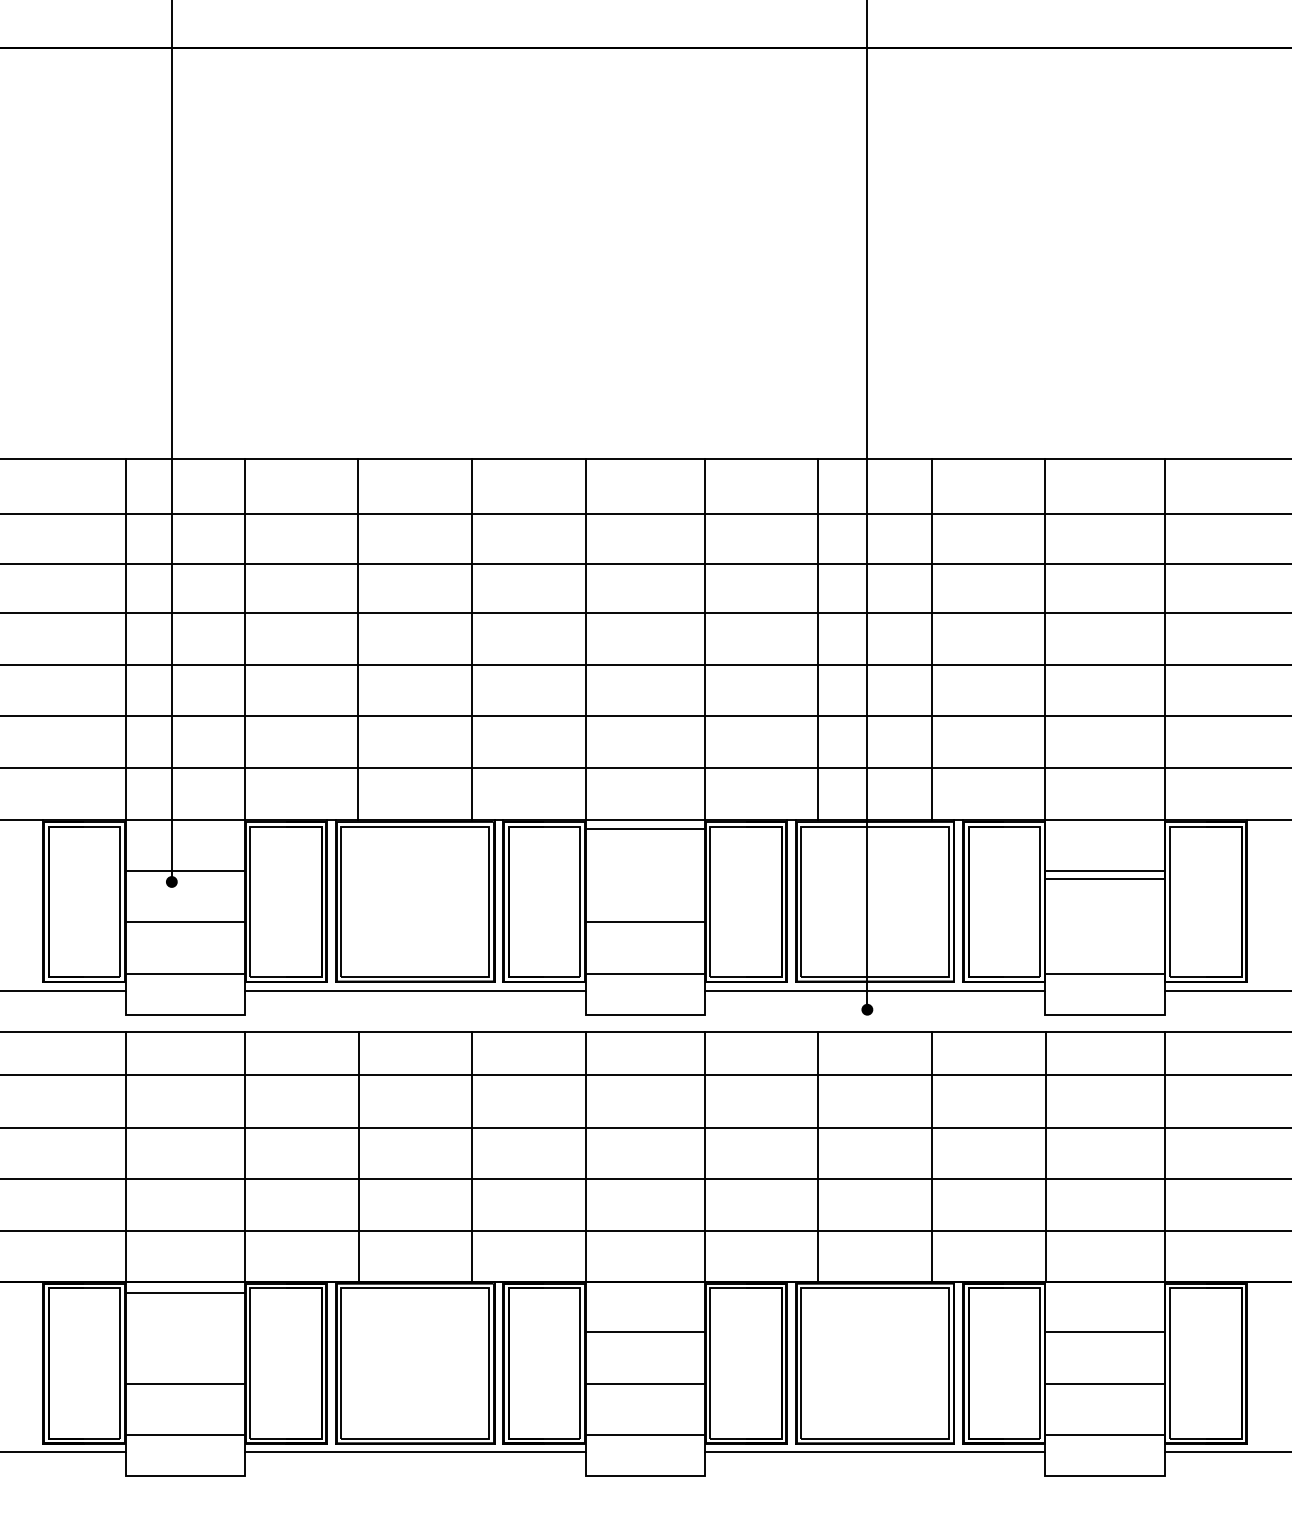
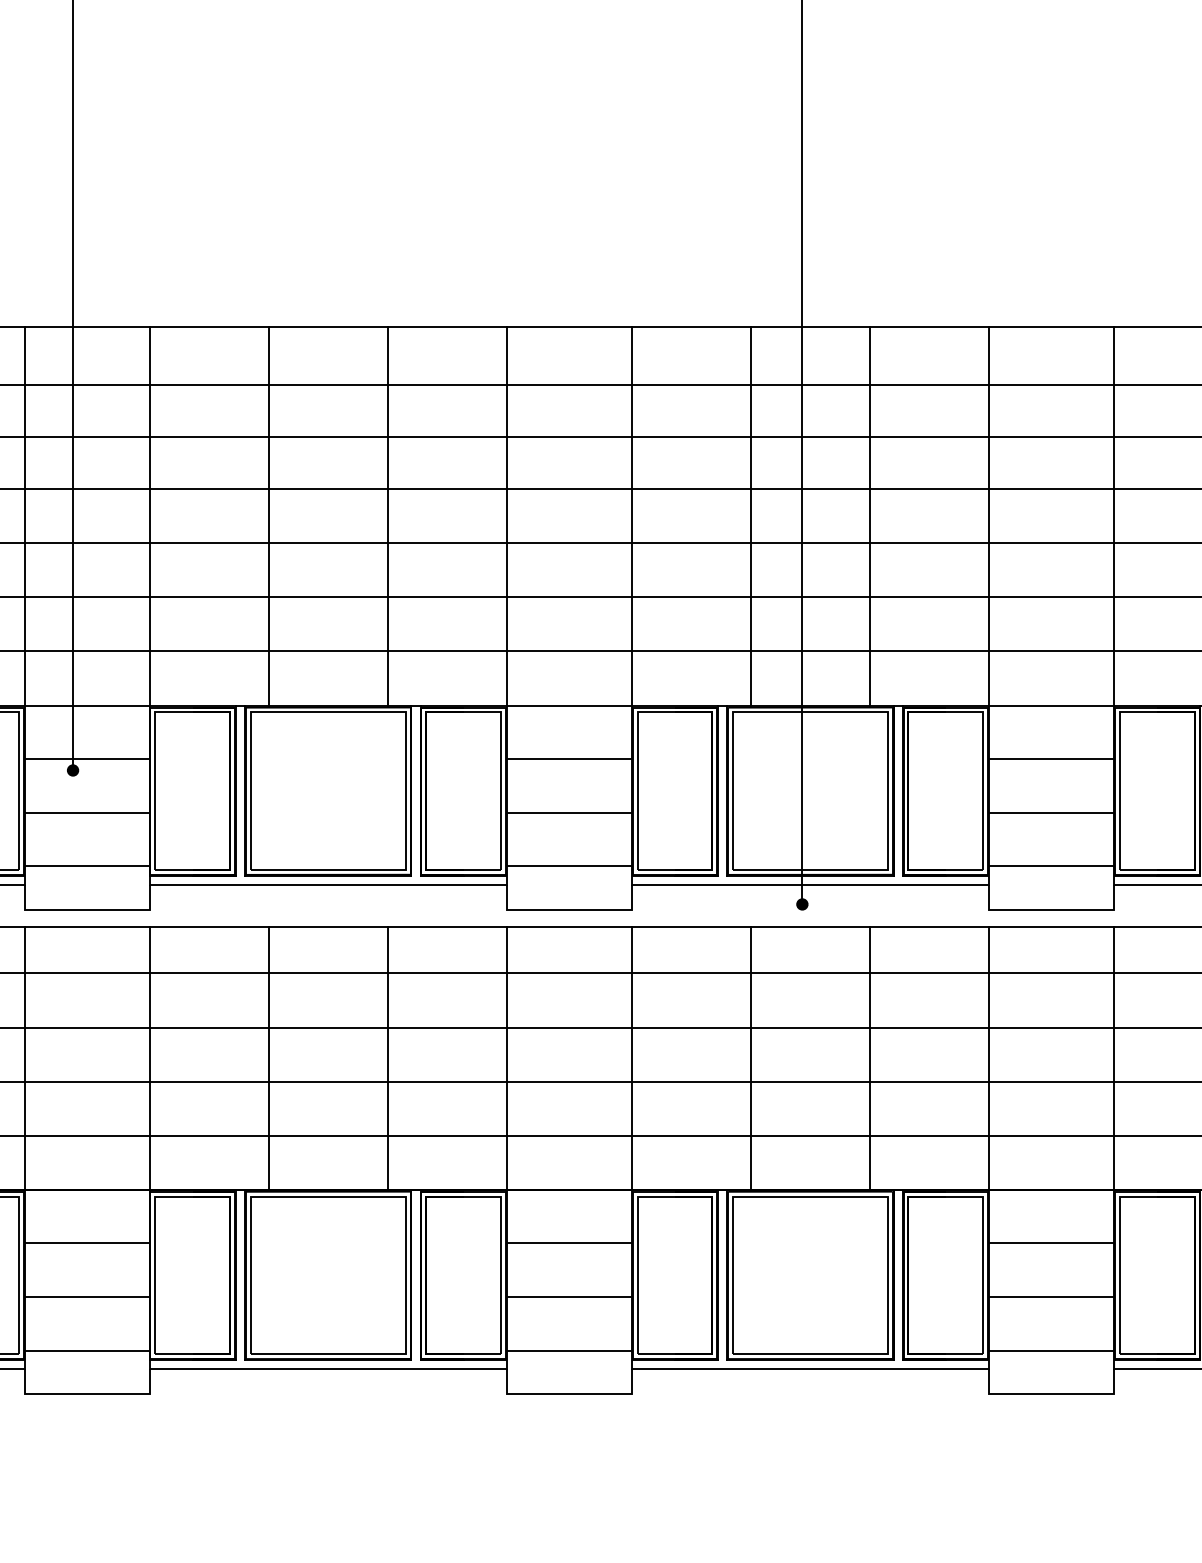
line: (644, 828) -> (568, 758), moved
line: (1104, 879) -> (1051, 812), moved
line: (184, 1293) -> (86, 1242), moved

